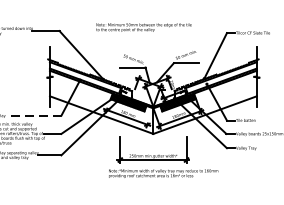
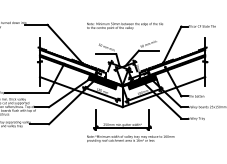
text: (143, 26) -> (124, 25), moved
line: (33, 115) -> (26, 92), dashed -> solid

